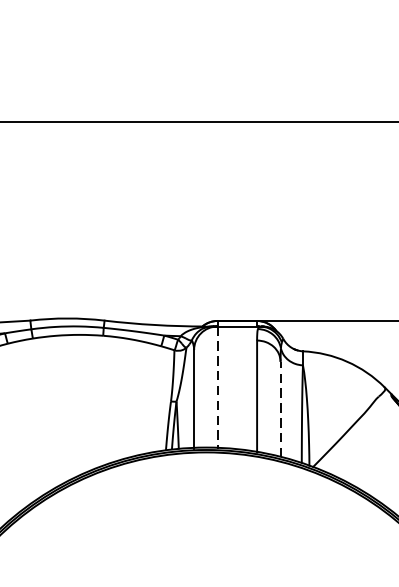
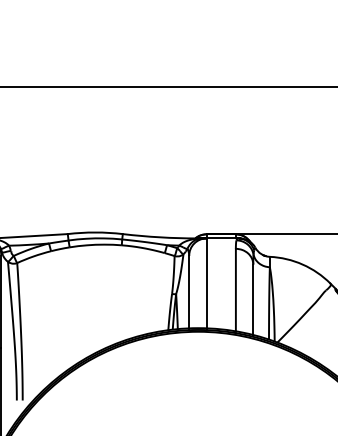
line: (217, 388) -> (206, 284), dashed -> solid
line: (280, 408) -> (253, 299), dashed -> solid

